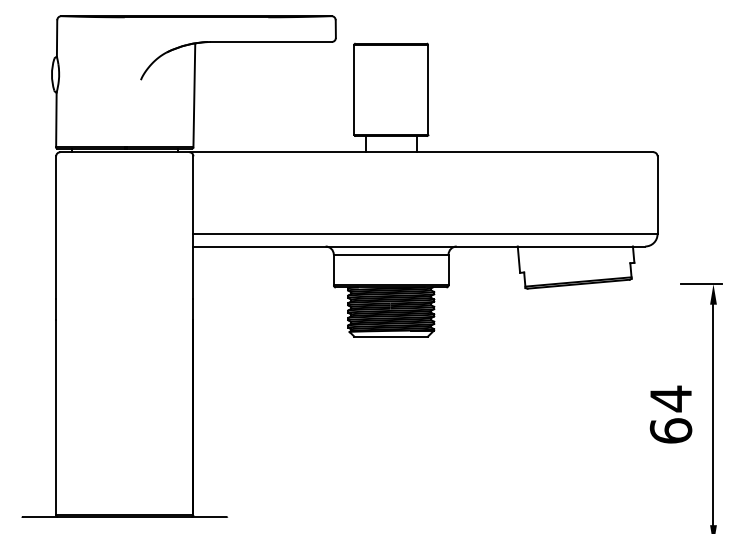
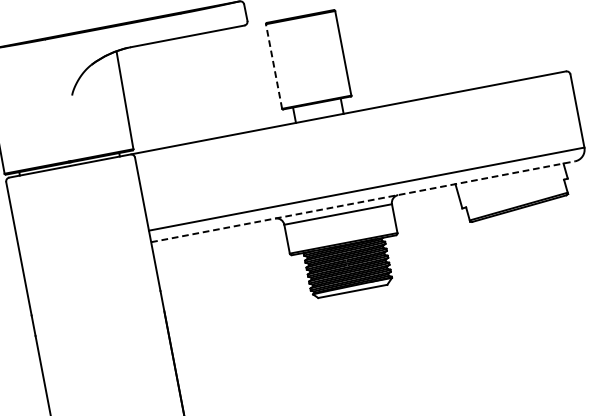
line: (354, 89) -> (274, 66), solid -> dashed
line: (419, 246) -> (363, 201), solid -> dashed

